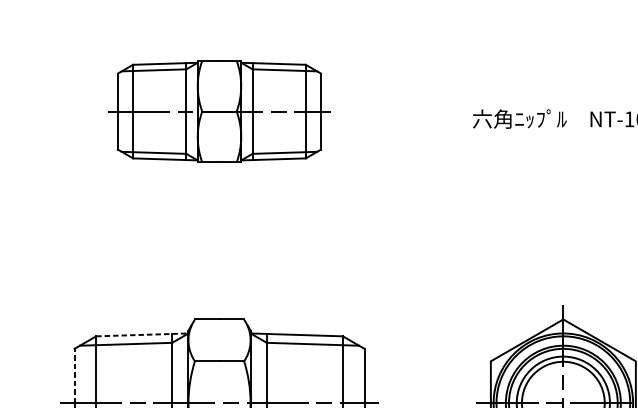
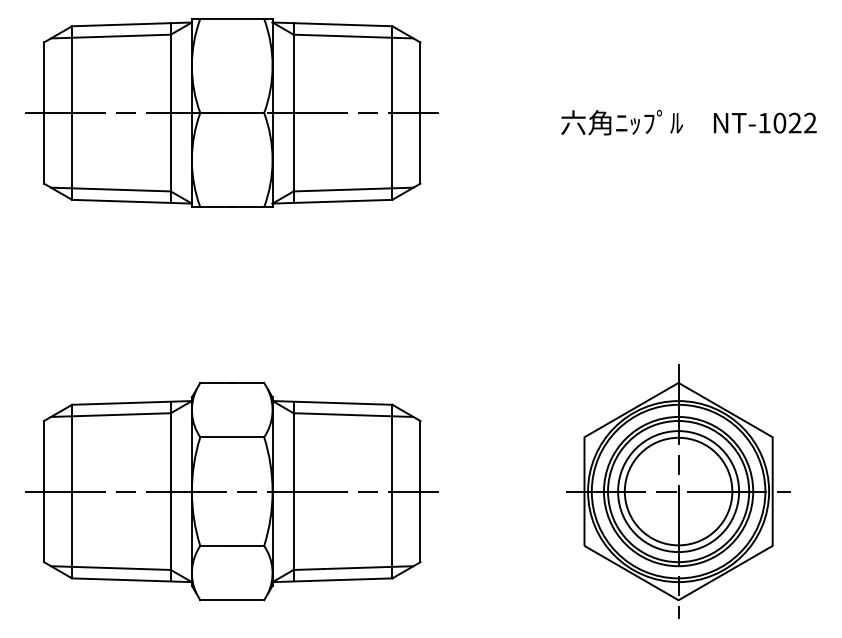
part: (218, 111) -> (231, 112), size x1.43
line: (142, 334) -> (132, 402), dashed -> solid
line: (74, 375) -> (44, 455), dashed -> solid

